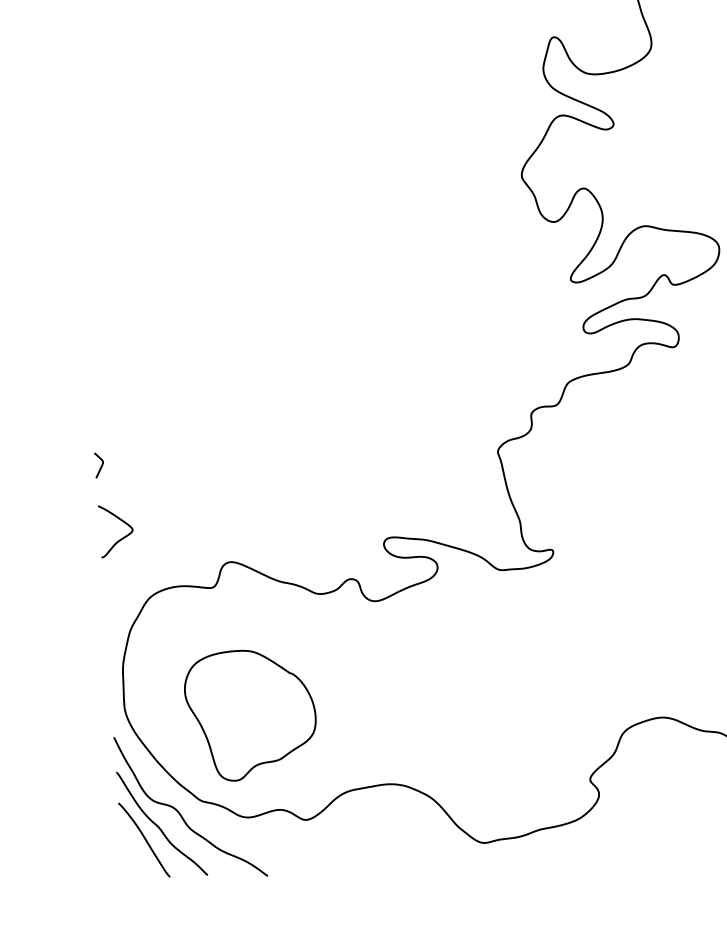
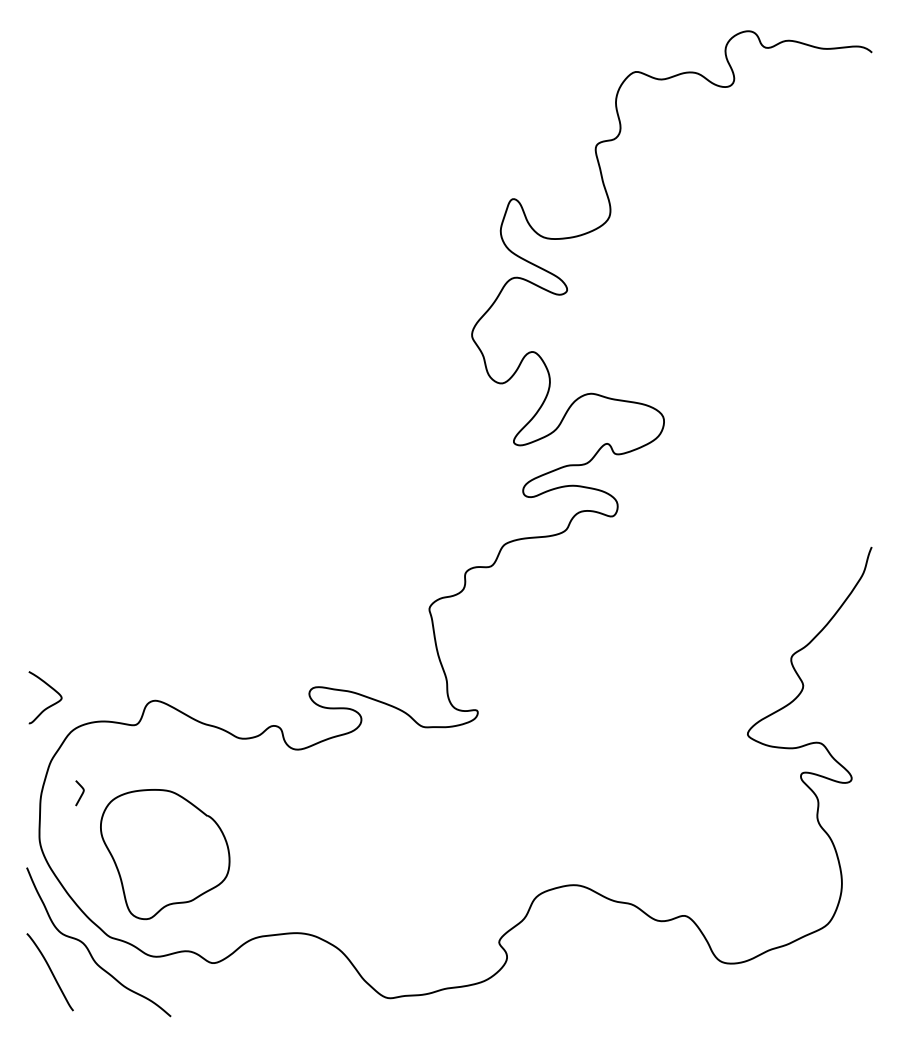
curve: (100, 465) -> (81, 793), moved
curve: (120, 538) -> (49, 705), moved
curve: (158, 826) -> (65, 959), removed

